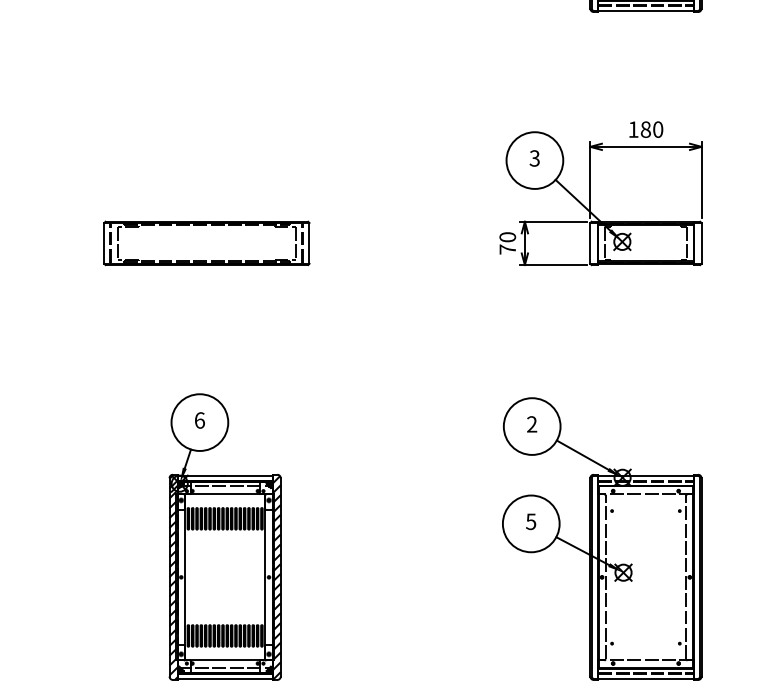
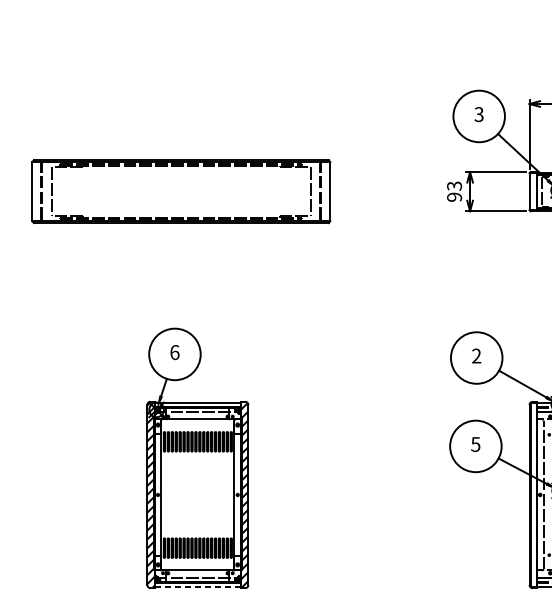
part: (206, 243) -> (180, 191), size x1.6
text: (507, 243) -> (454, 191), 70 -> 93
line: (225, 679) -> (198, 587), solid -> dashed

